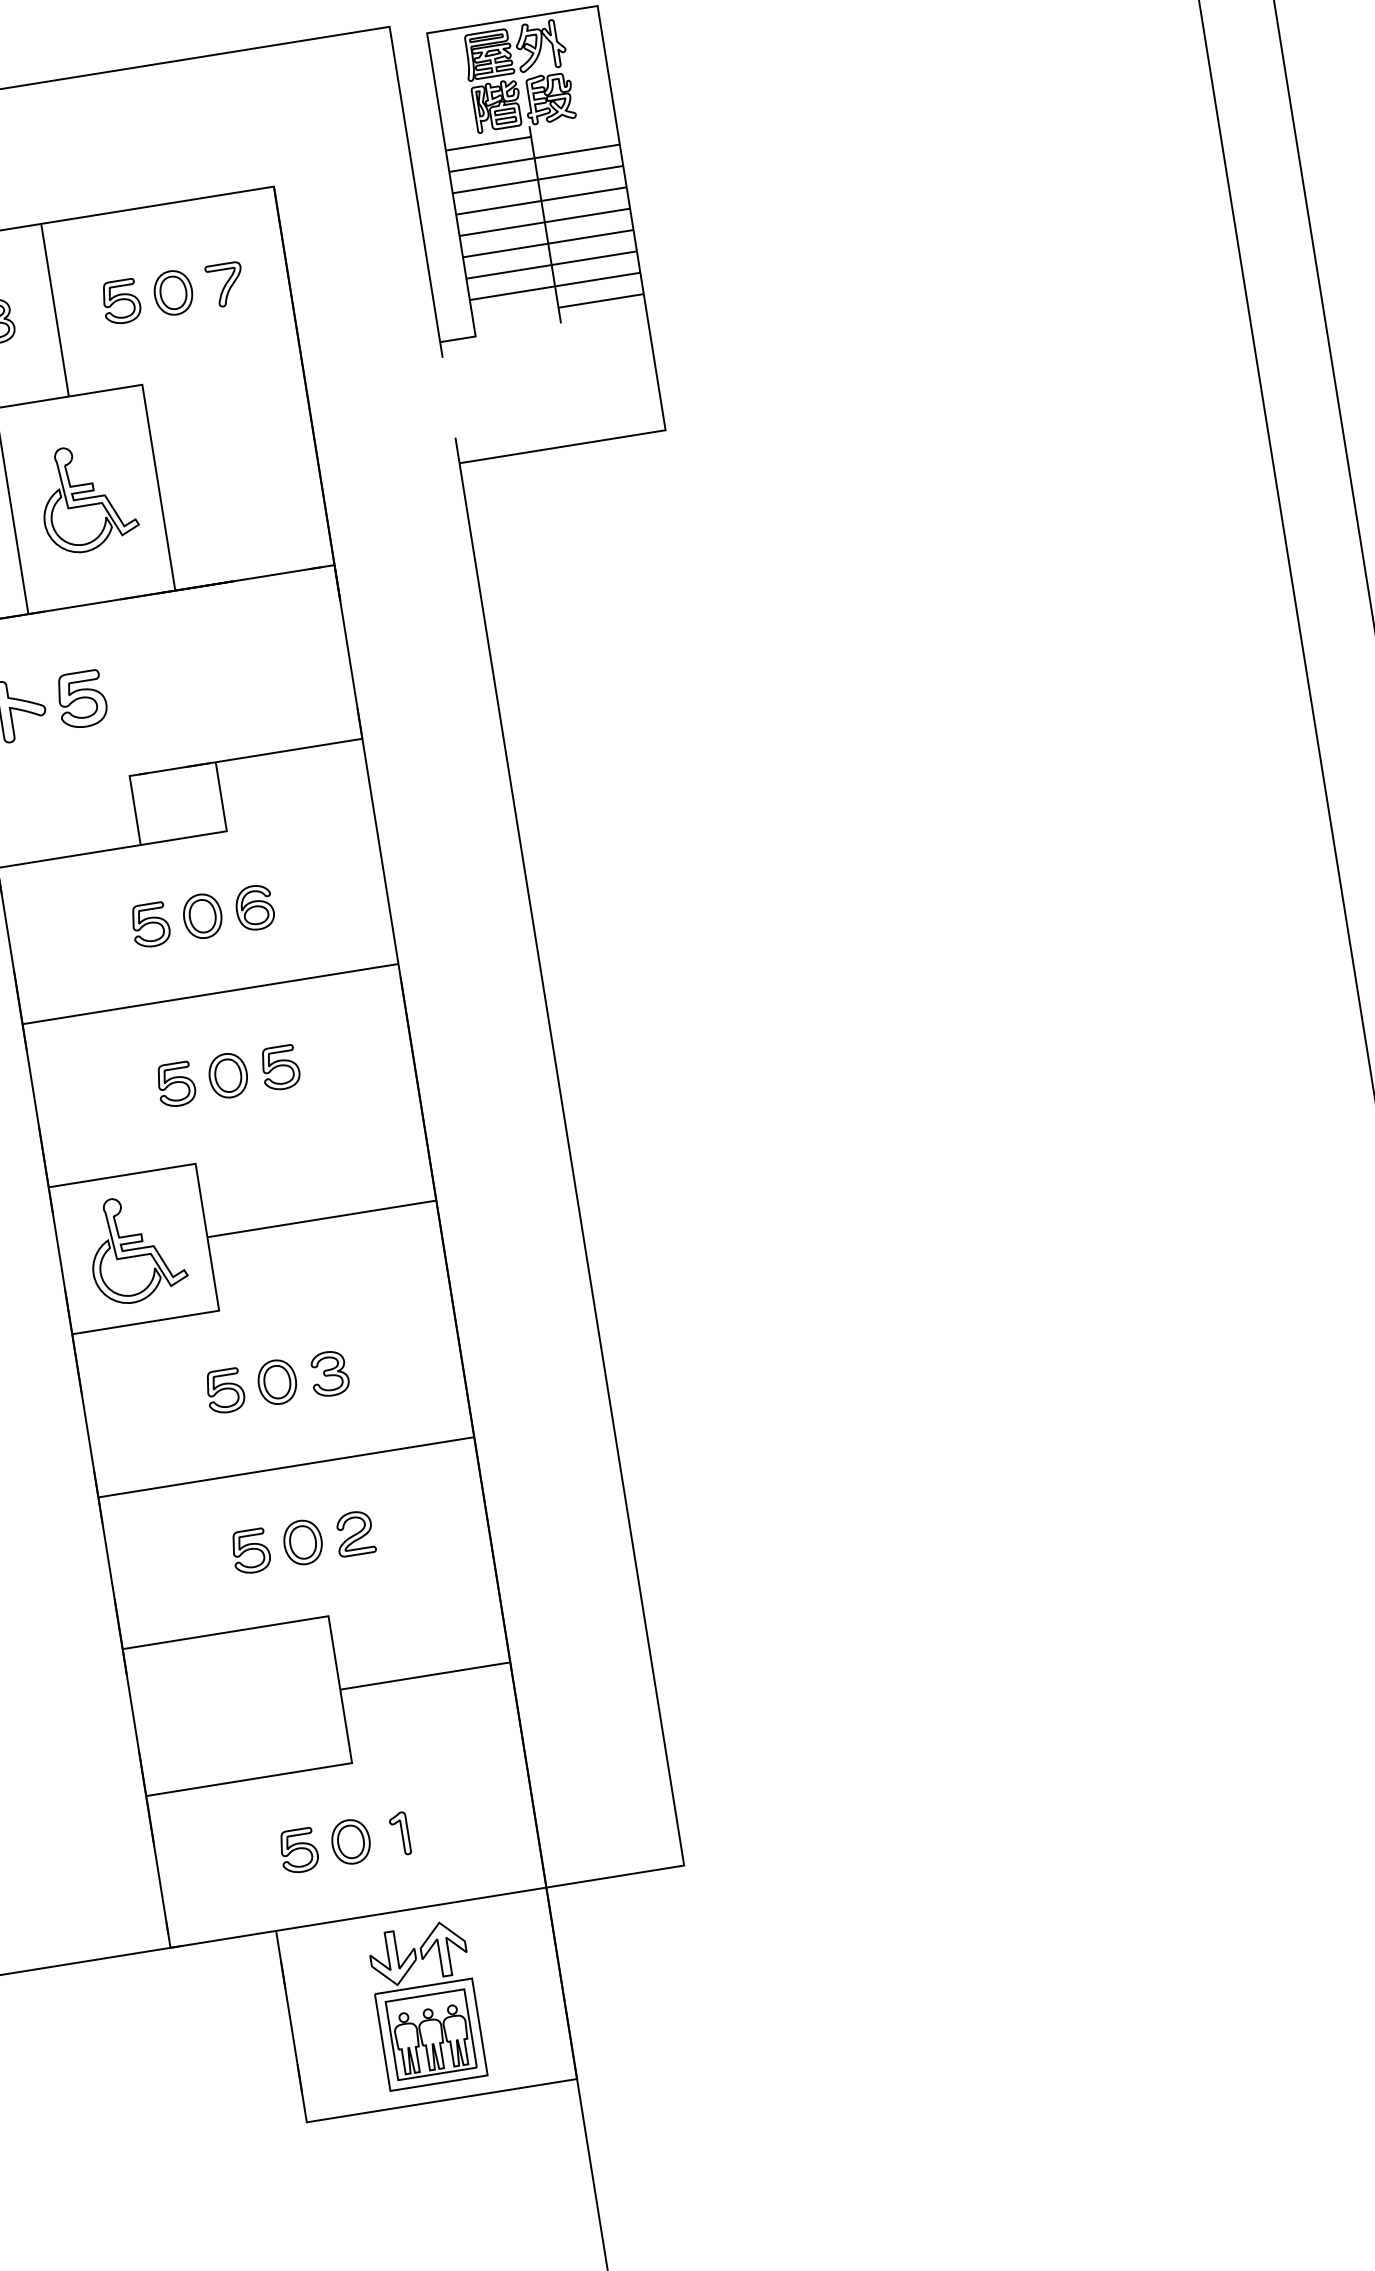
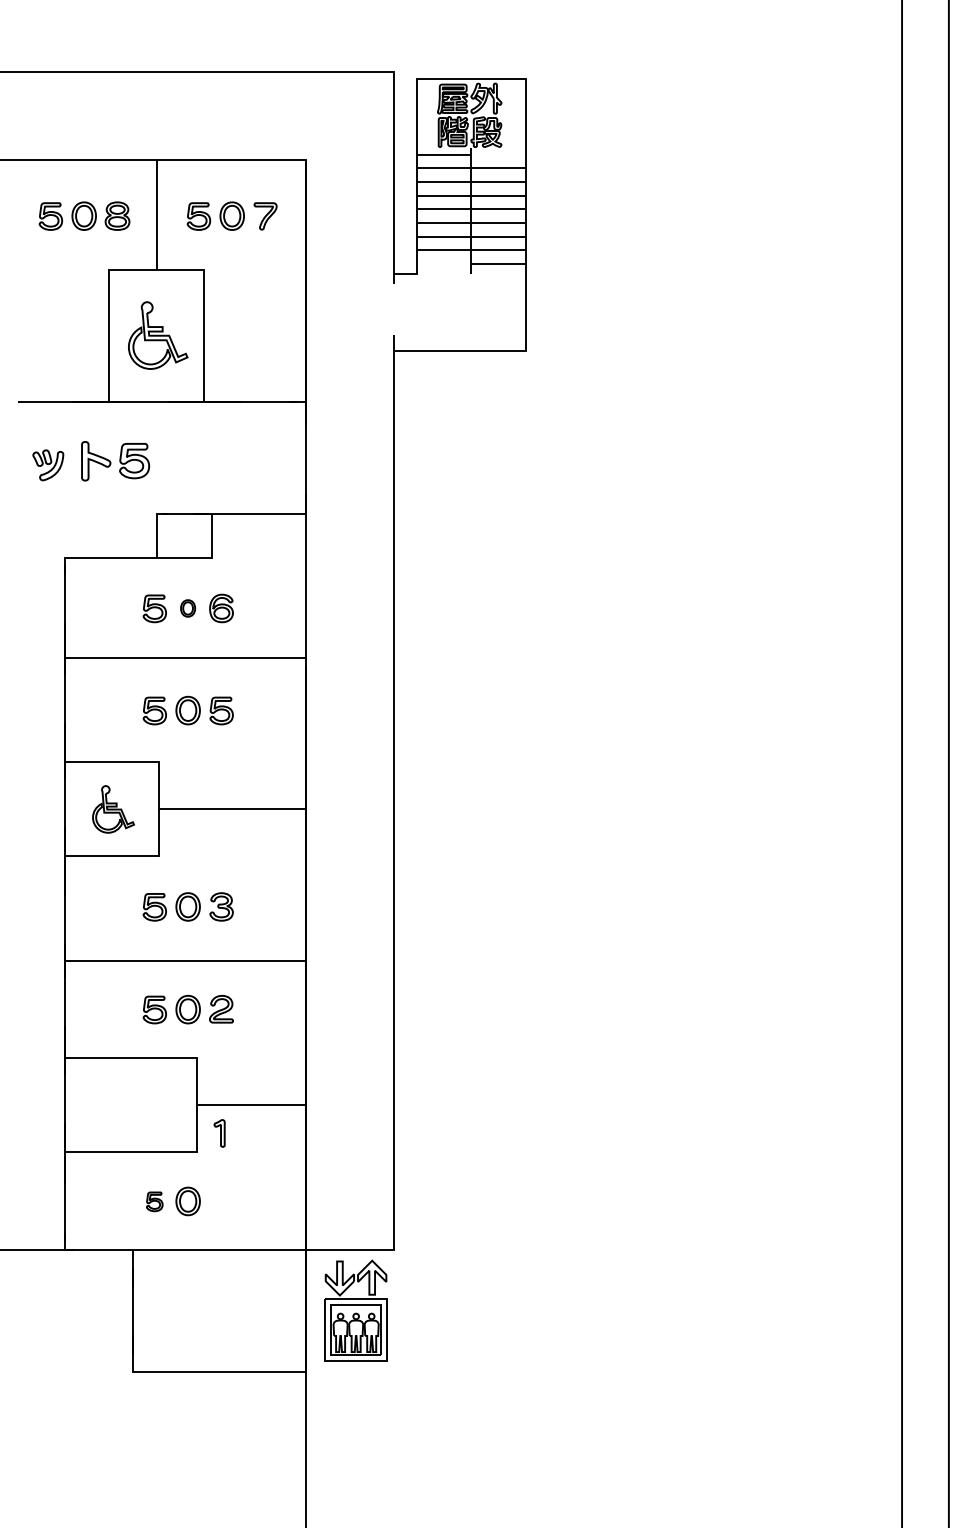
part: (201, 916) -> (187, 608), size x0.6
part: (136, 1248) -> (113, 809), size x0.7
part: (399, 1834) -> (219, 1133), moved
part: (298, 1850) -> (154, 1201), size x0.7
part: (425, 2004) -> (355, 1310), moved

